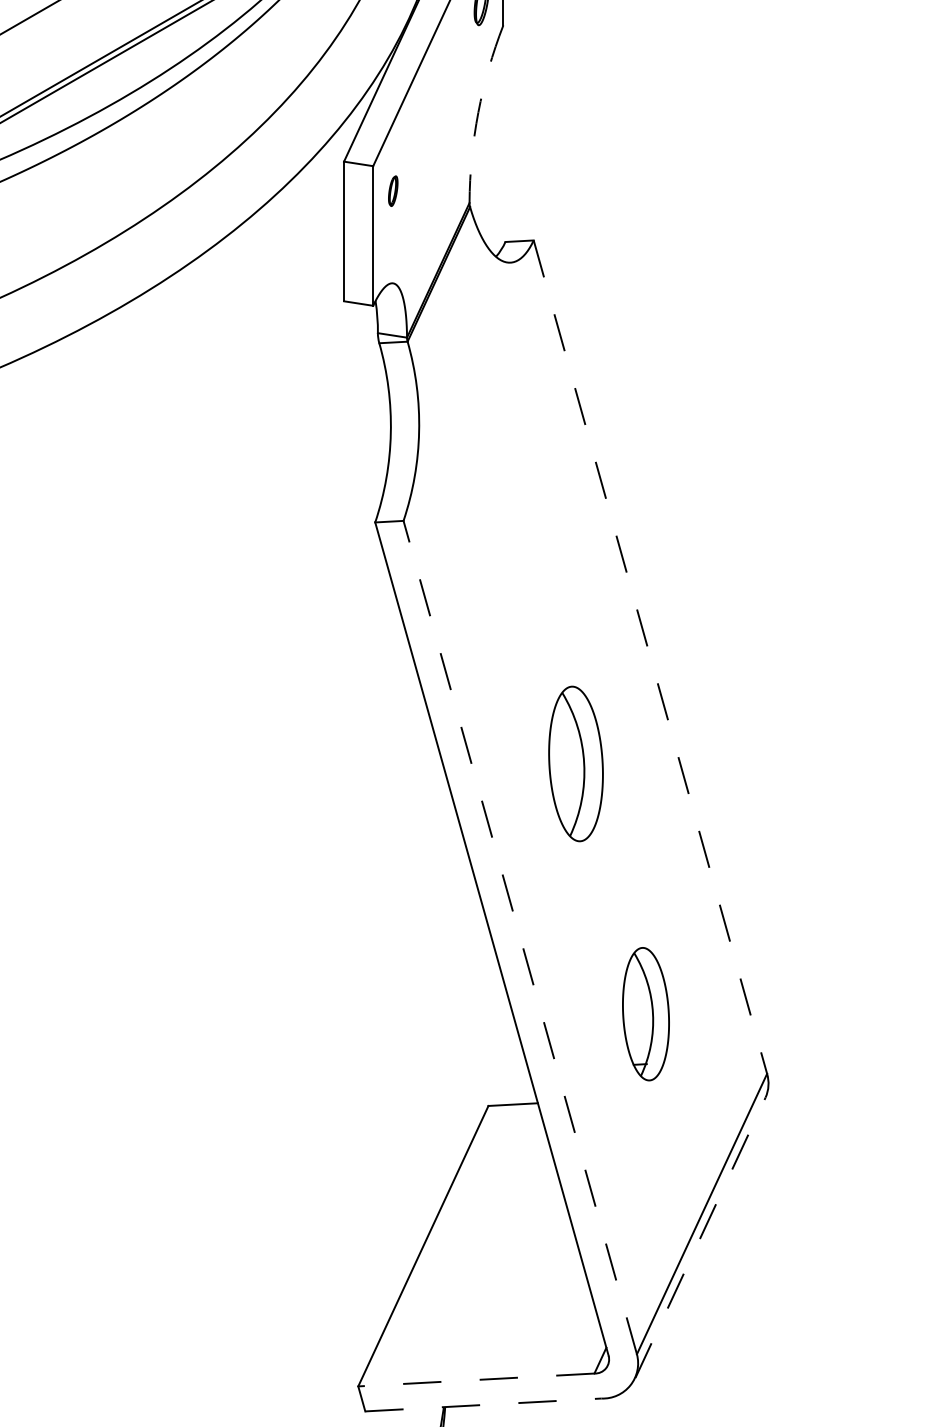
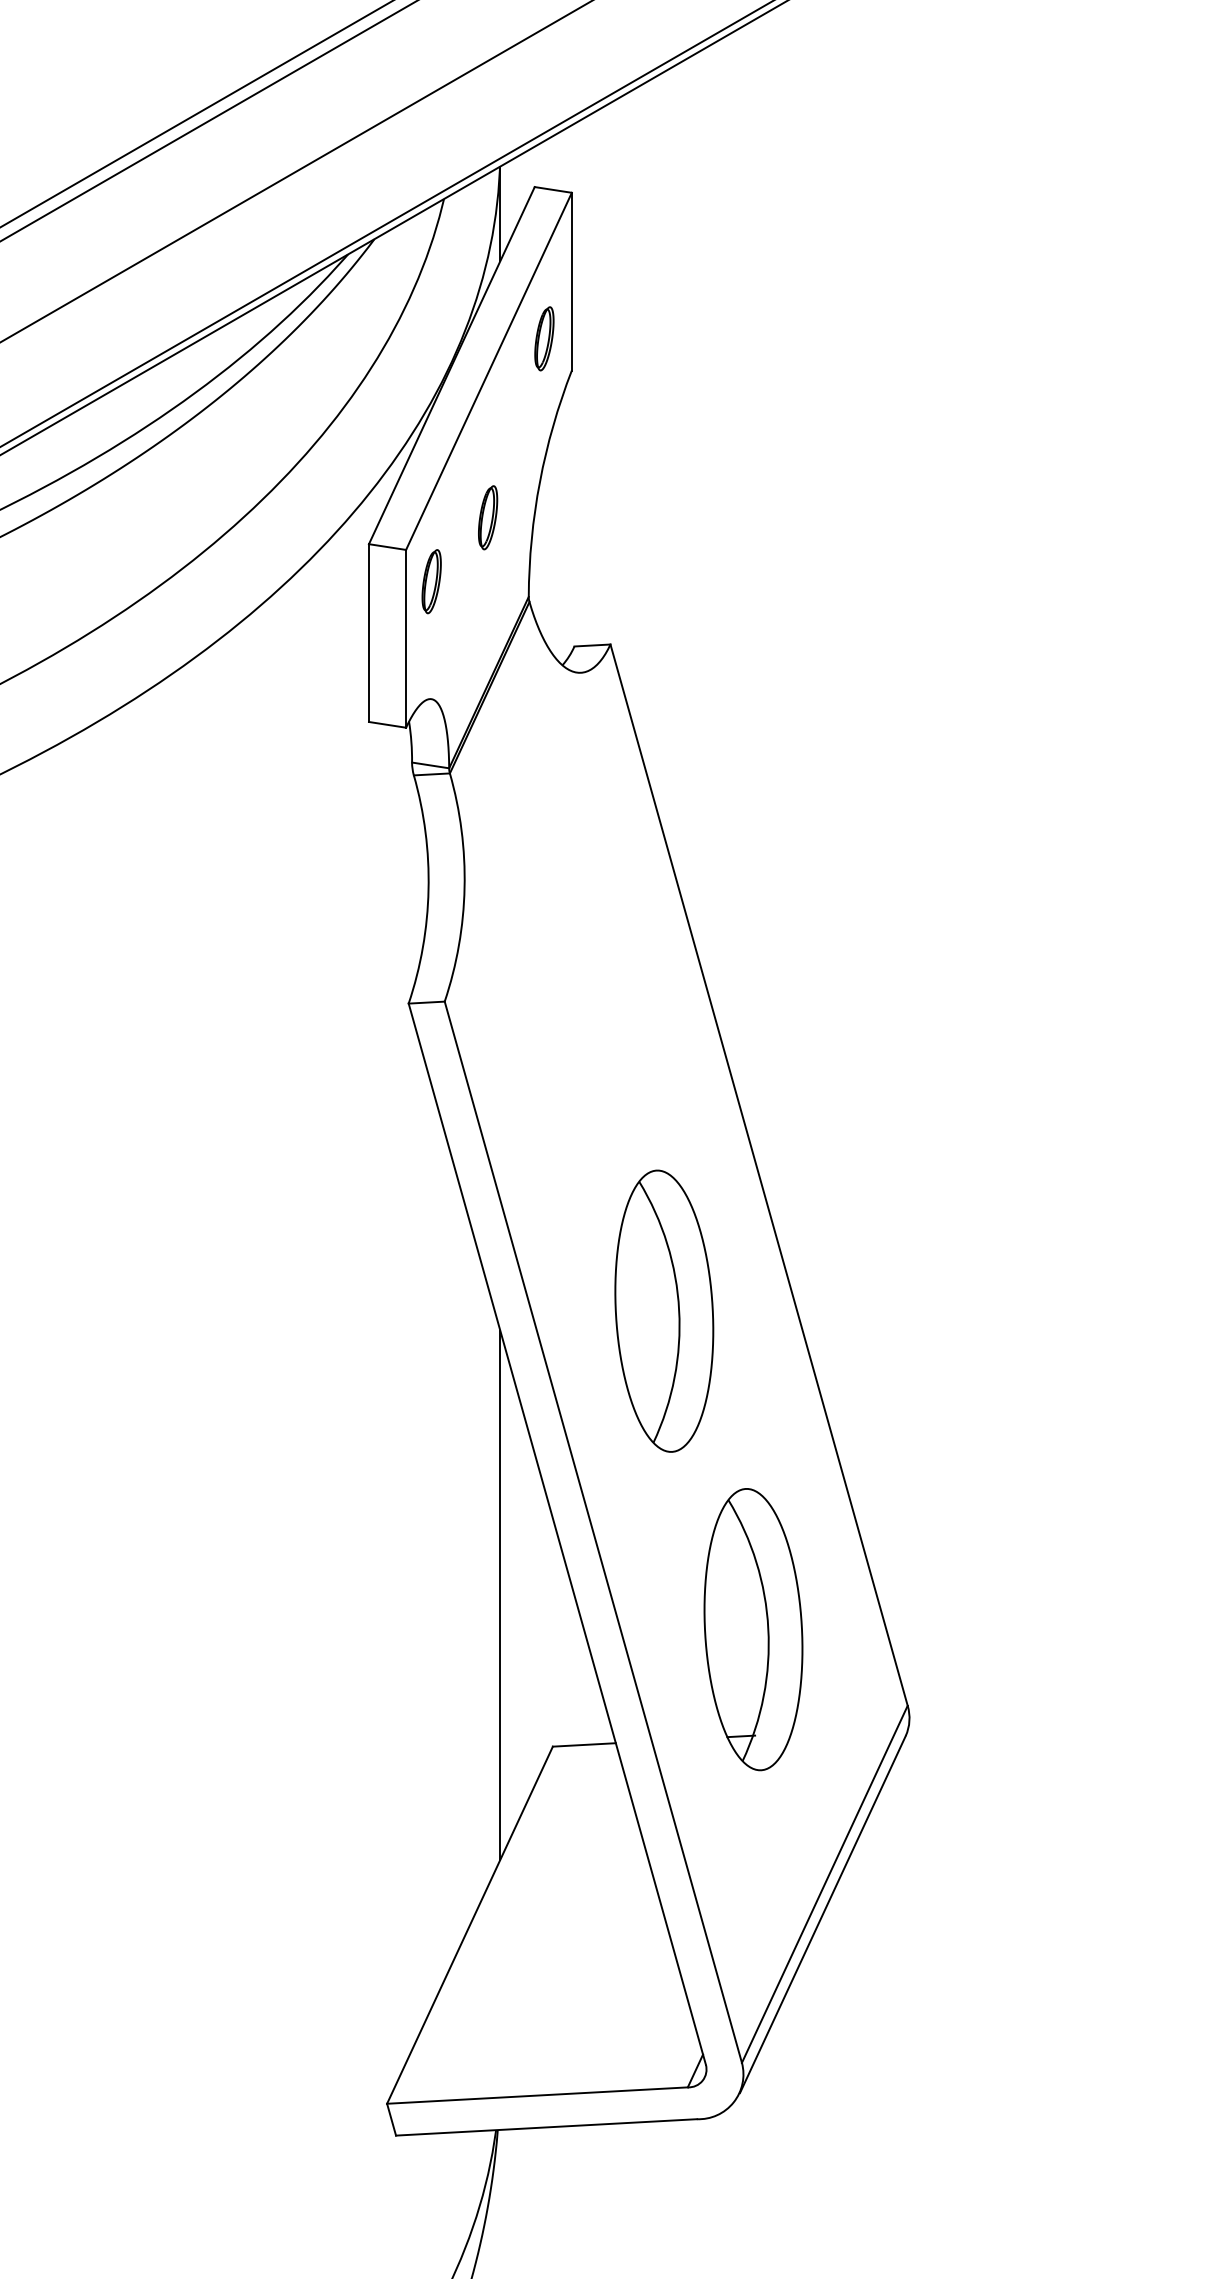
arc: (477, 112) -> (539, 481), dashed -> solid
part: (437, 140) -> (488, 517), added
part: (393, 190) -> (431, 581), size x1.67
line: (650, 657) -> (759, 1175), dashed -> solid
part: (576, 763) -> (664, 1310), size x1.43
line: (520, 937) -> (593, 1531), dashed -> solid
line: (447, 986) -> (500, 1594), added
part: (646, 1013) -> (753, 1629), size x1.67
line: (700, 1237) -> (822, 1914), dashed -> solid
line: (476, 1379) -> (537, 2095), dashed -> solid
line: (483, 1405) -> (546, 2127), dashed -> solid

